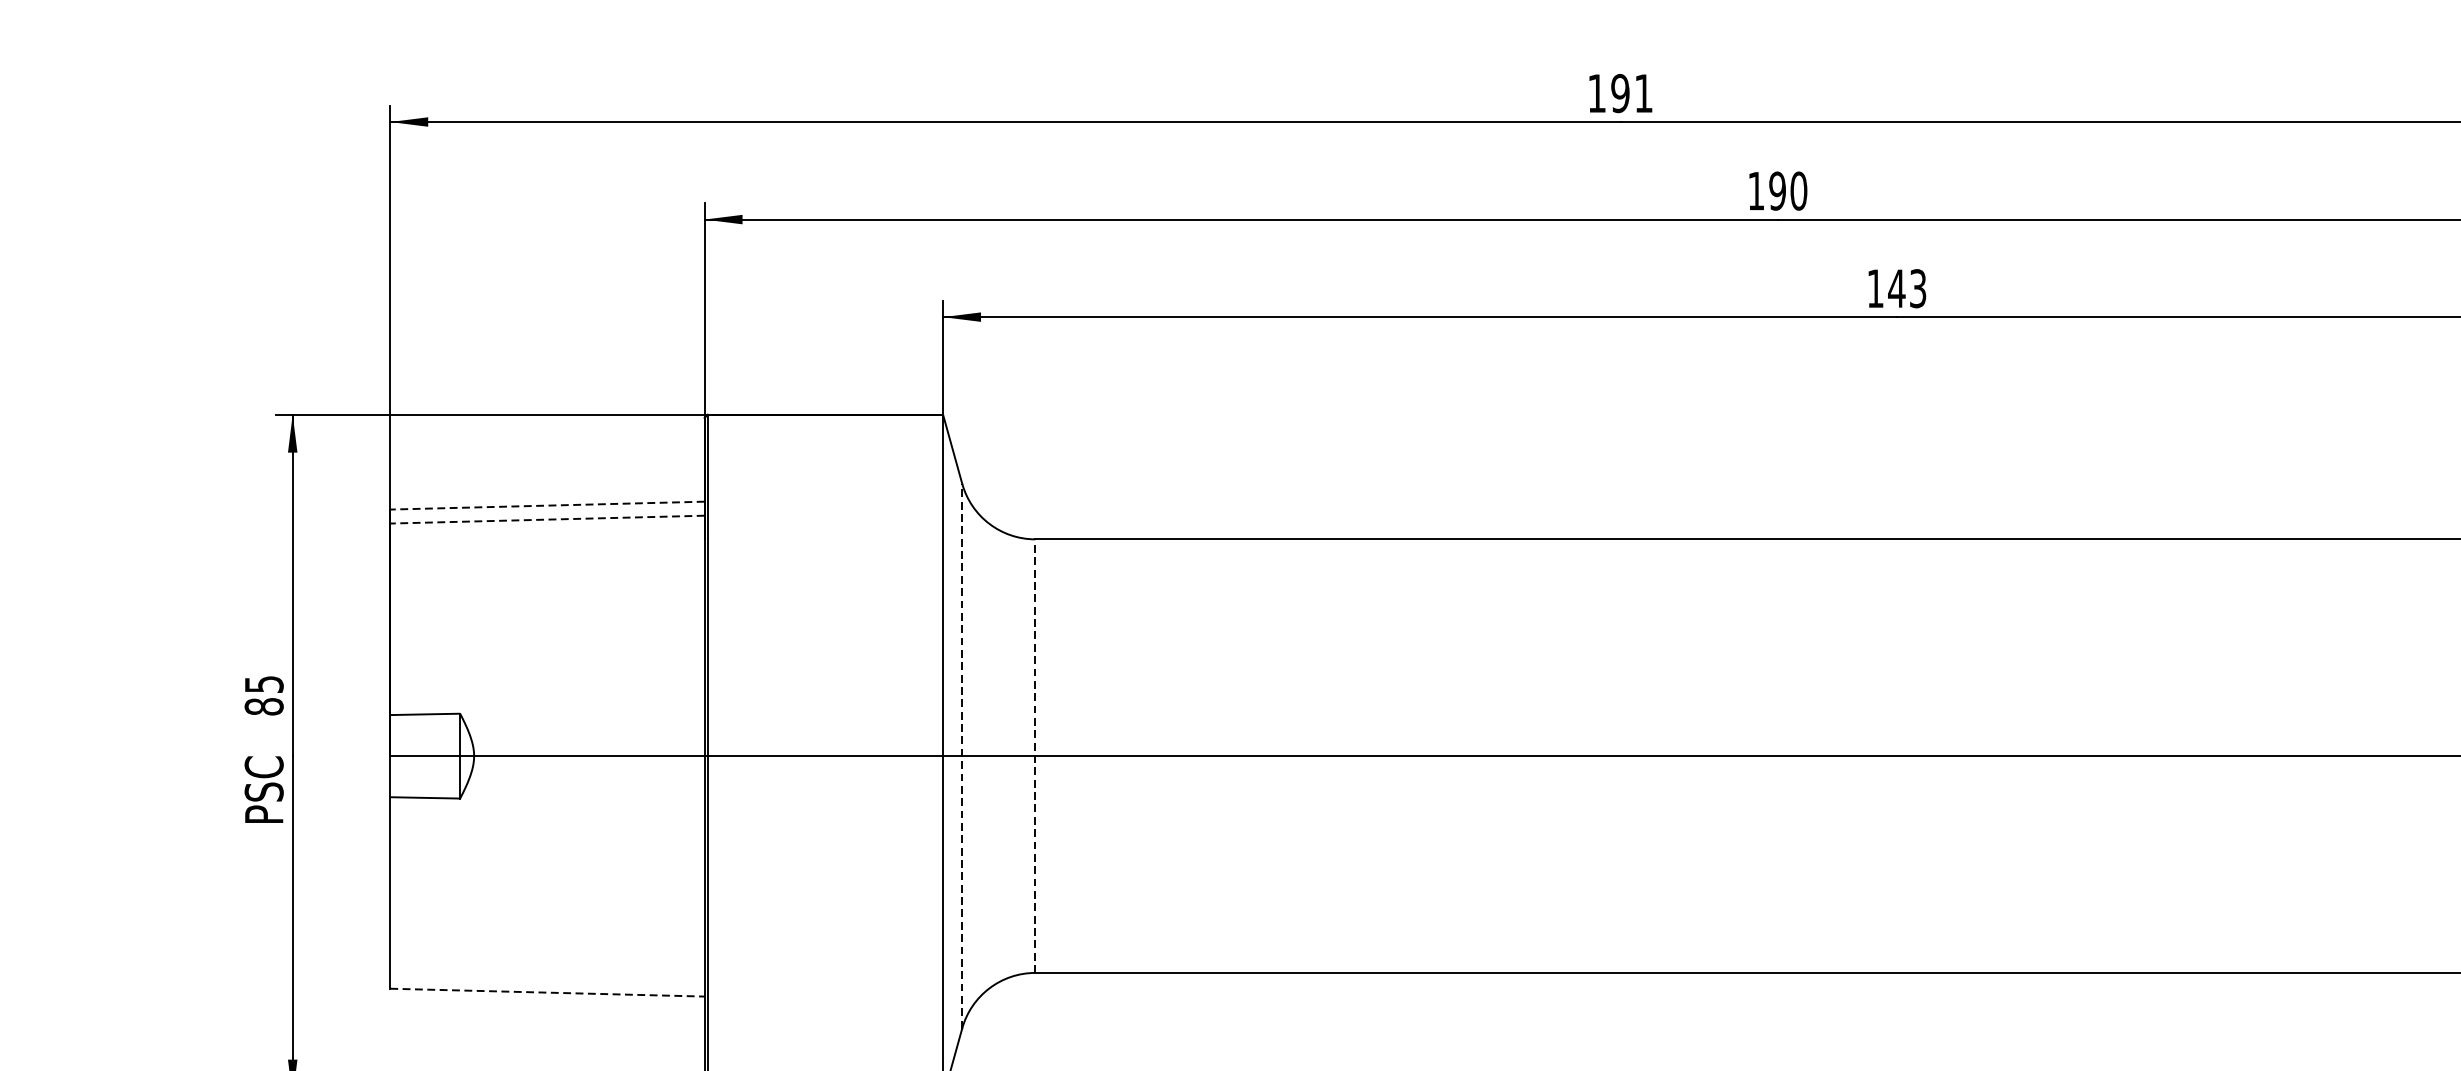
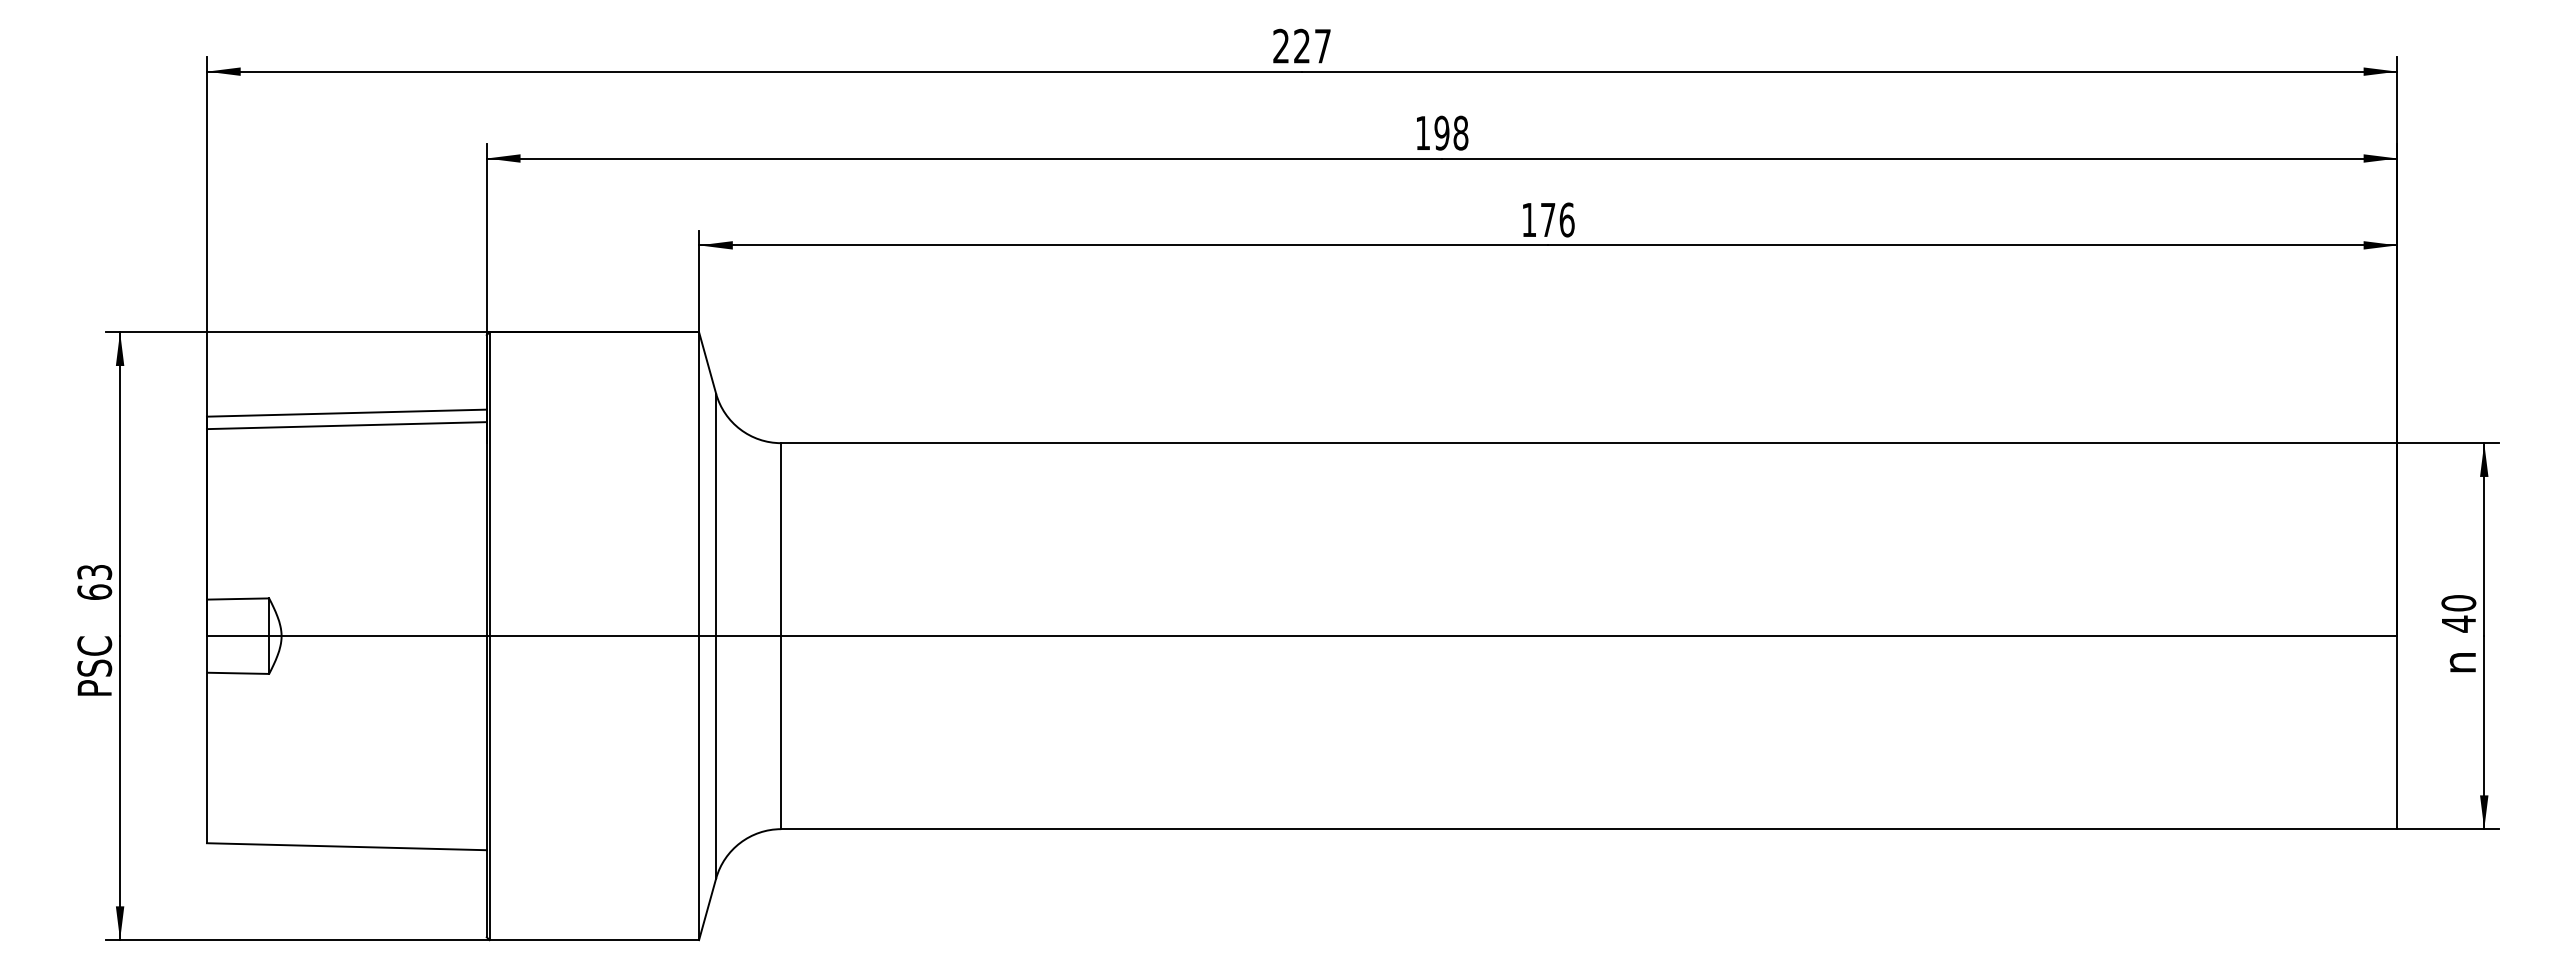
text: (1619, 92) -> (1301, 45), 191 -> 227
text: (1798, 191) -> (1460, 133), 190 -> 198
text: (1907, 288) -> (1557, 219), 143 -> 176
line: (547, 506) -> (346, 413), dashed -> solid
line: (547, 519) -> (346, 425), dashed -> solid
text: (263, 695) -> (94, 582), 85 -> 63
line: (962, 755) -> (716, 635), dashed -> solid
line: (1035, 756) -> (781, 636), dashed -> solid
line: (547, 992) -> (346, 846), dashed -> solid

